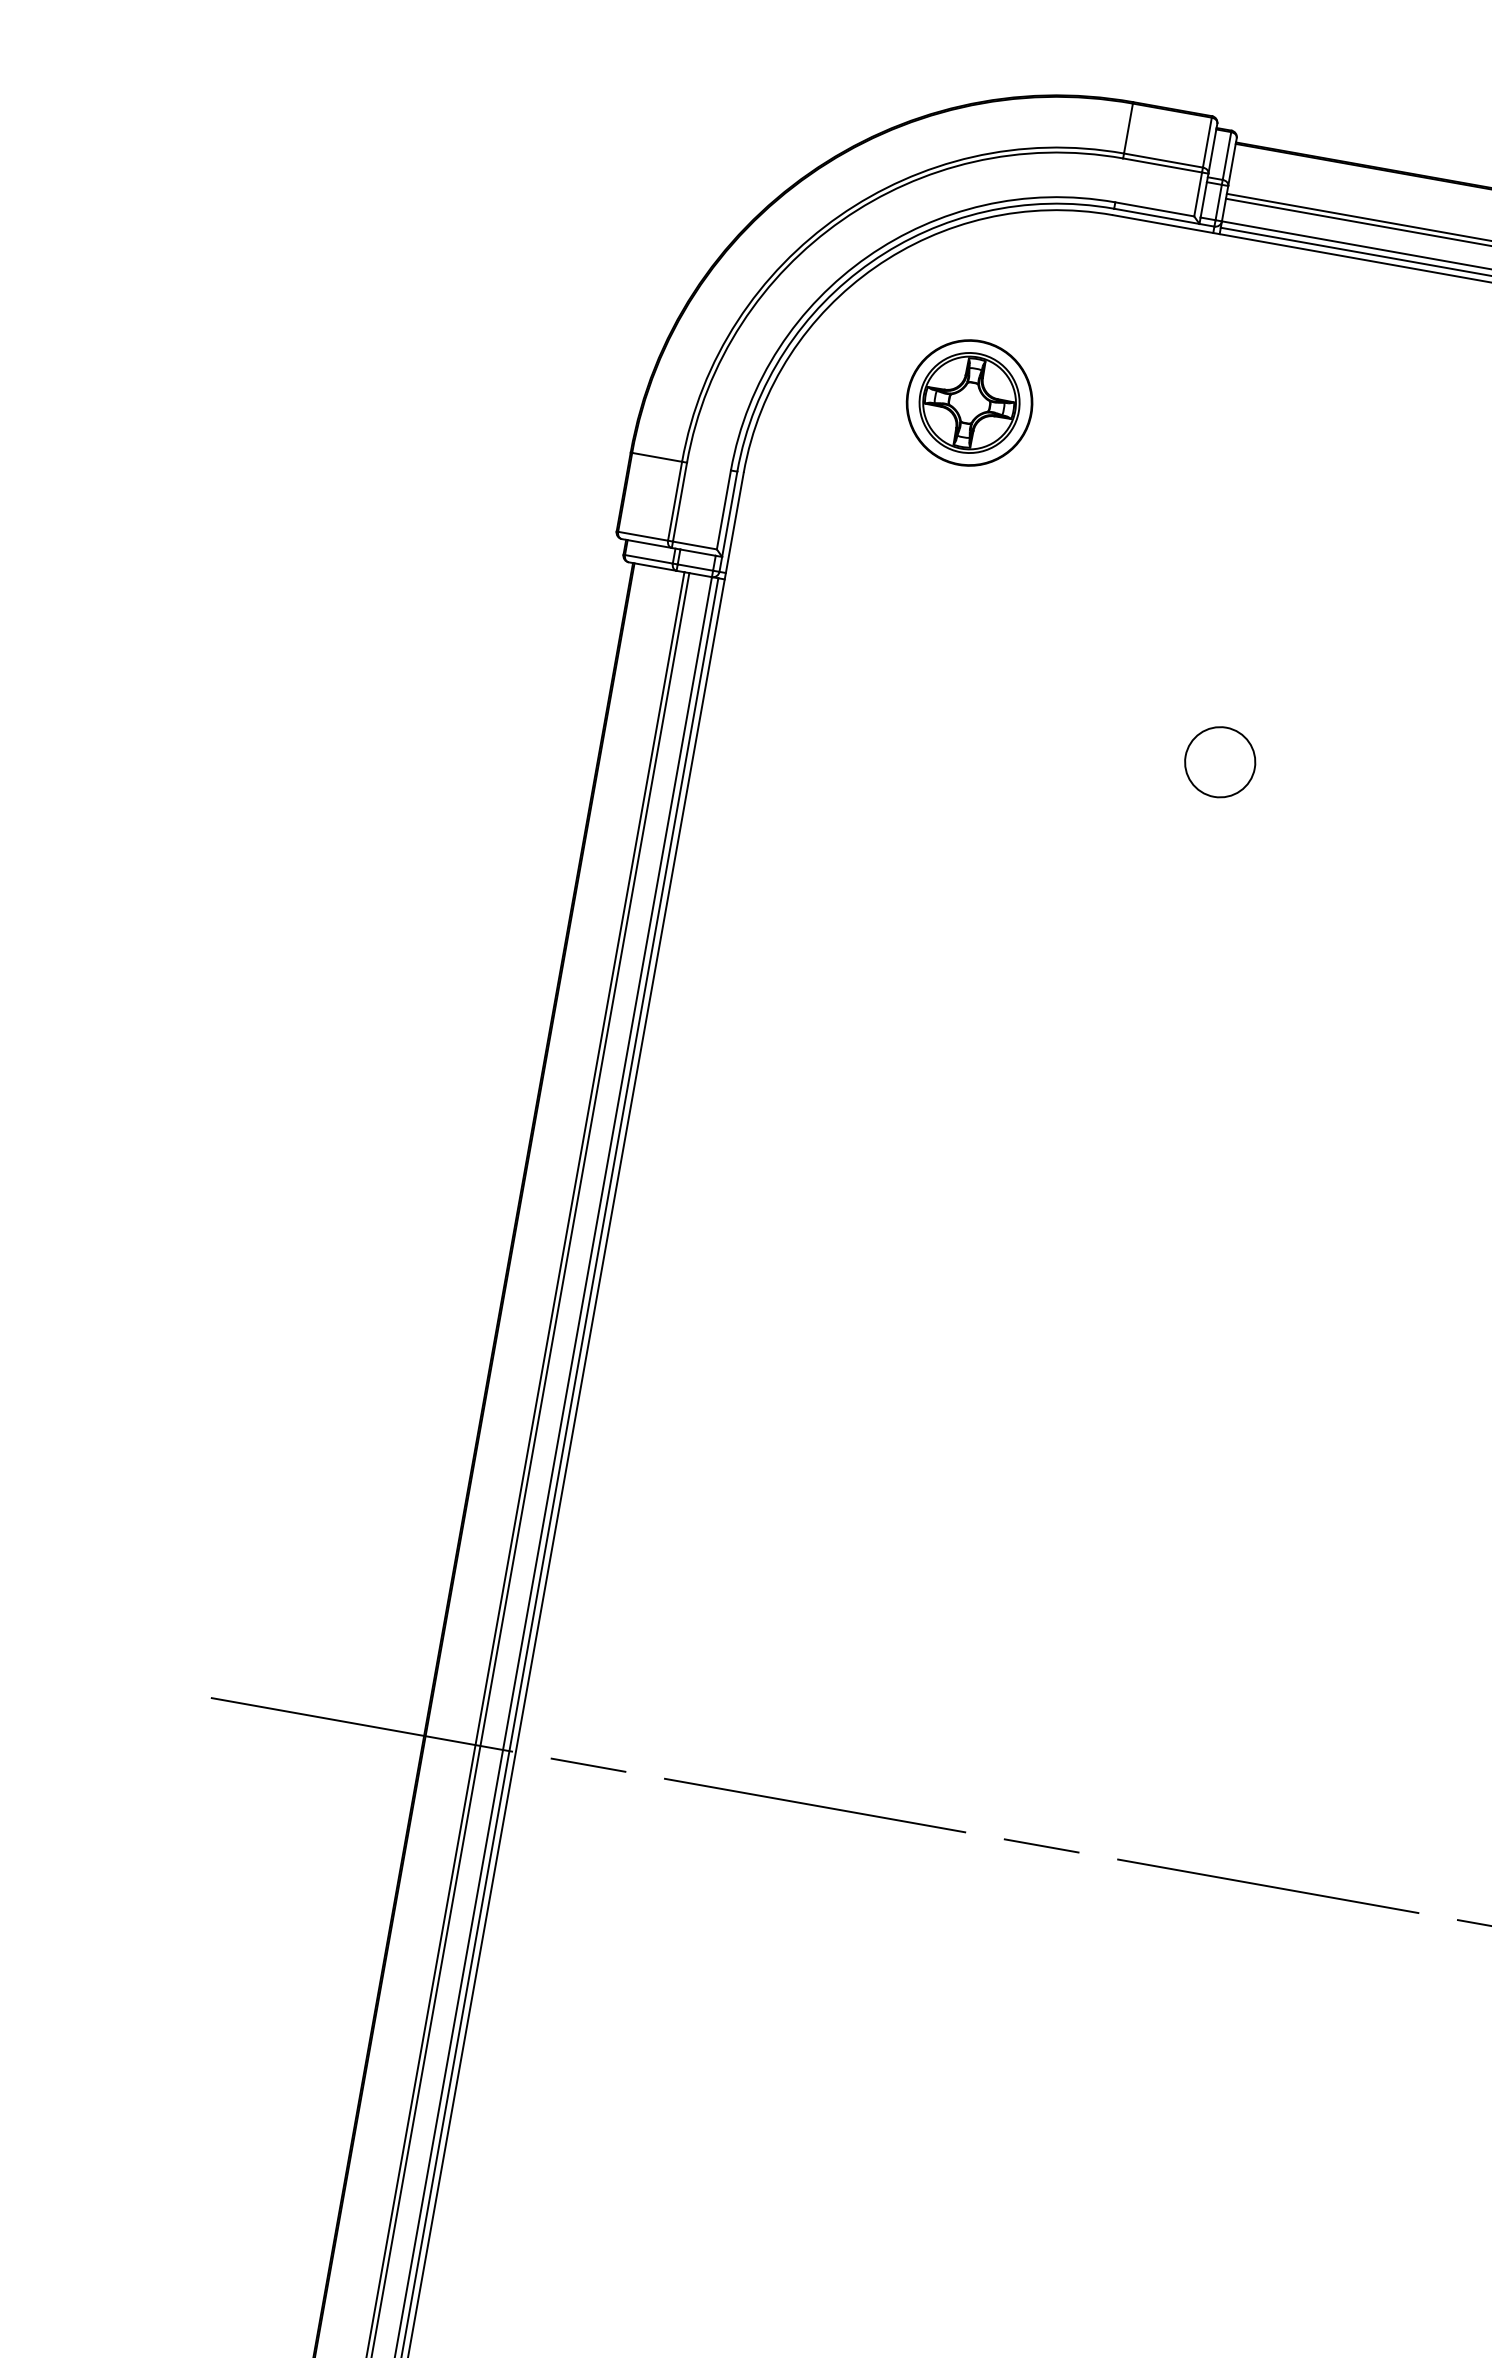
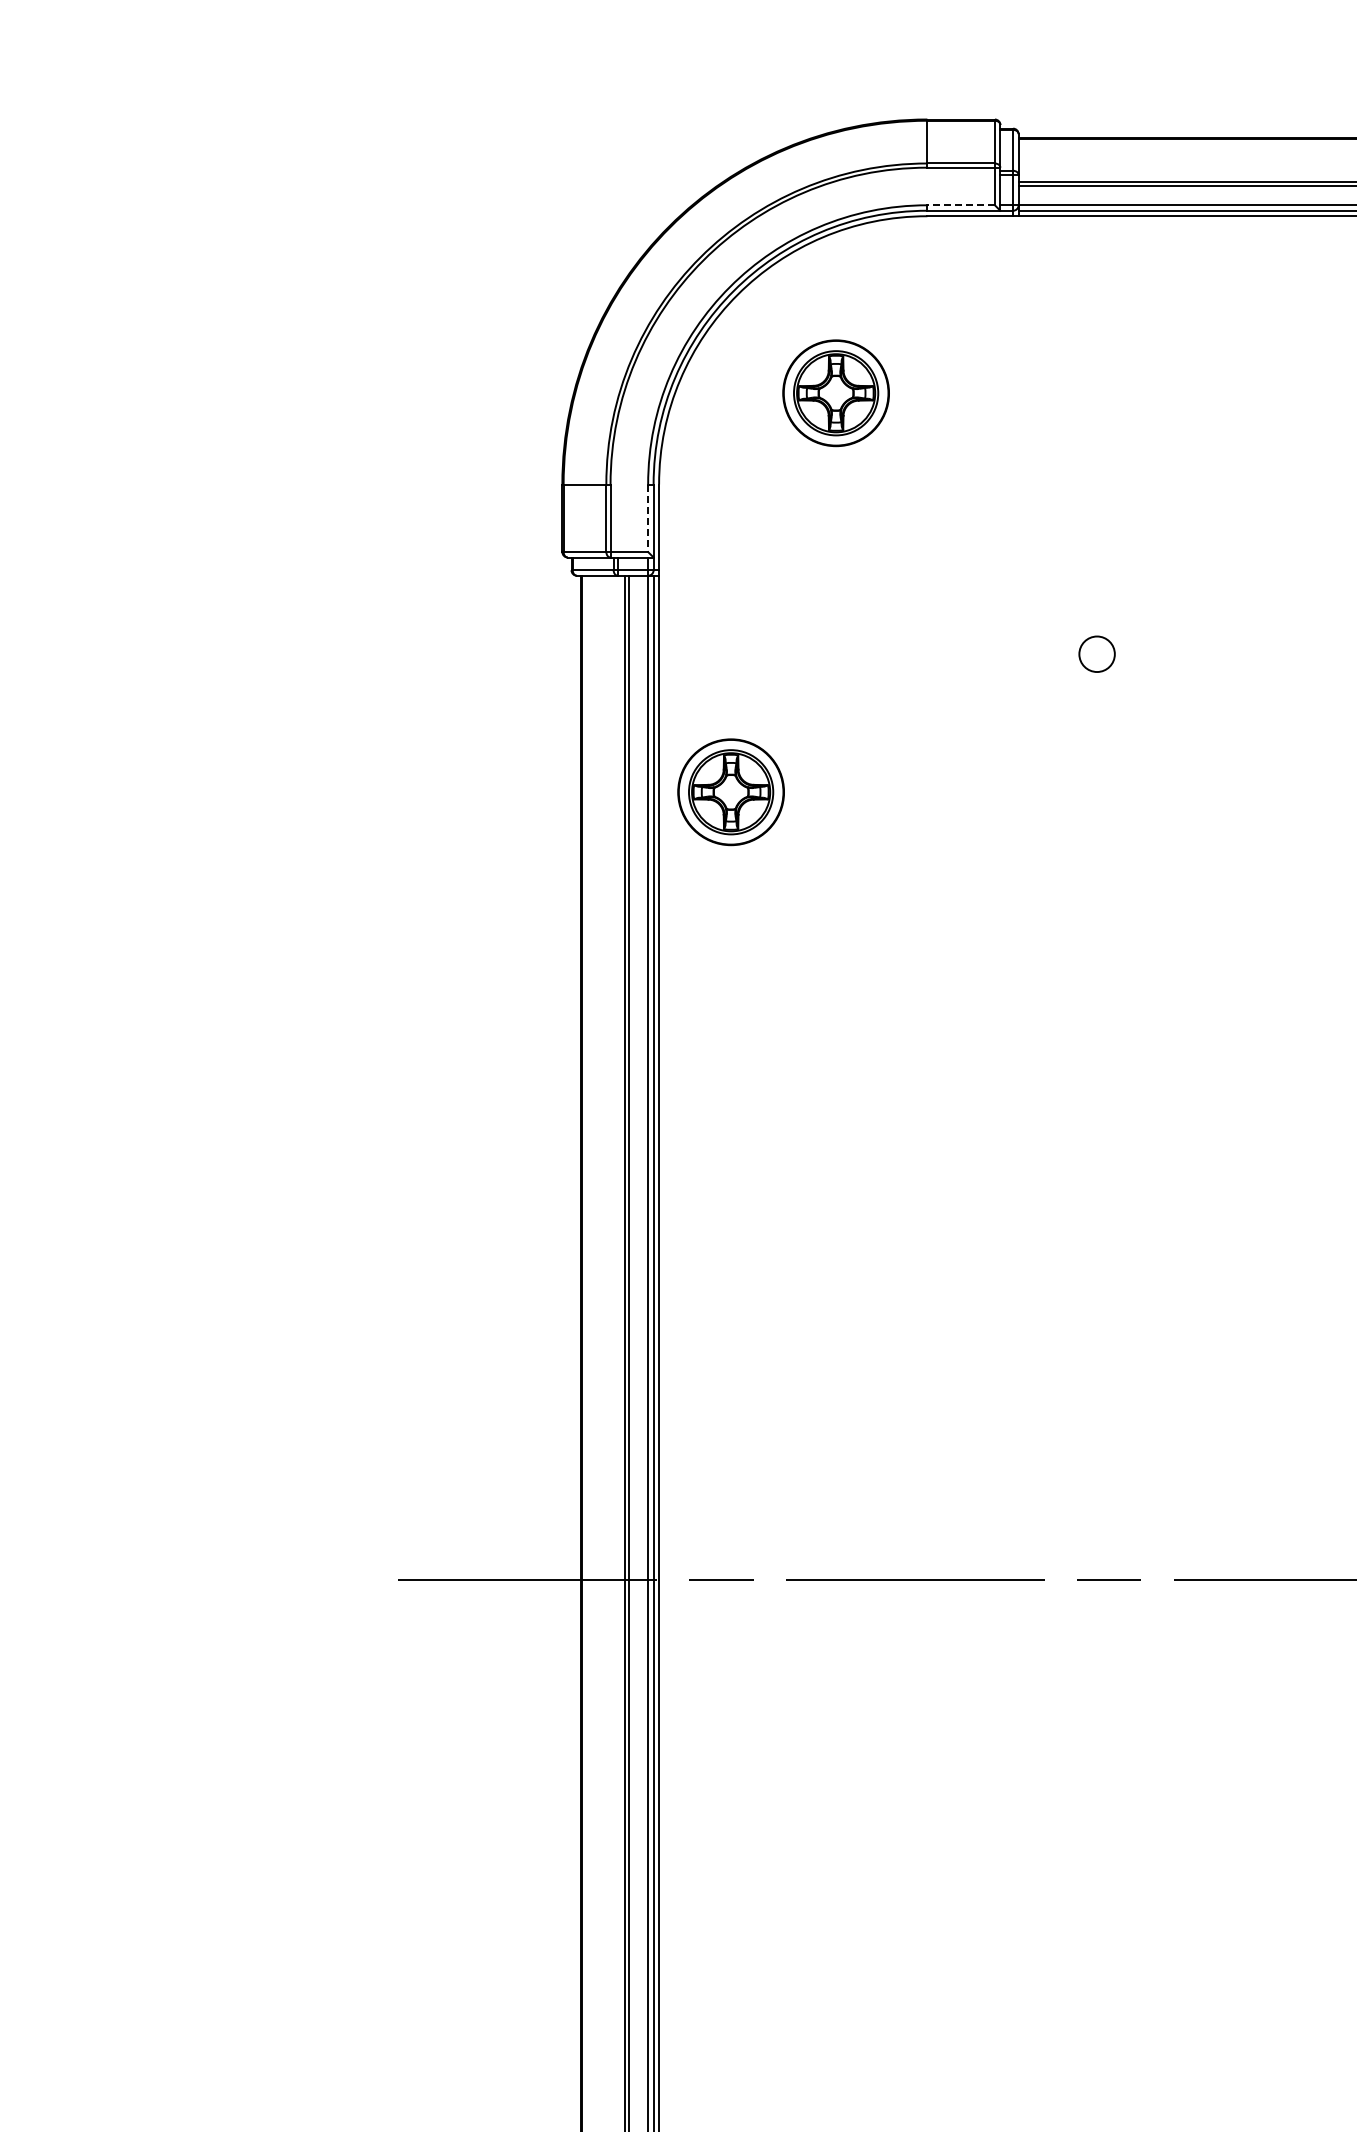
line: (1155, 209) -> (961, 205), solid -> dashed
line: (724, 510) -> (648, 518), solid -> dashed
circle: (1219, 761) -> (1096, 653), size x0.6
part: (763, 847) -> (730, 792), added

